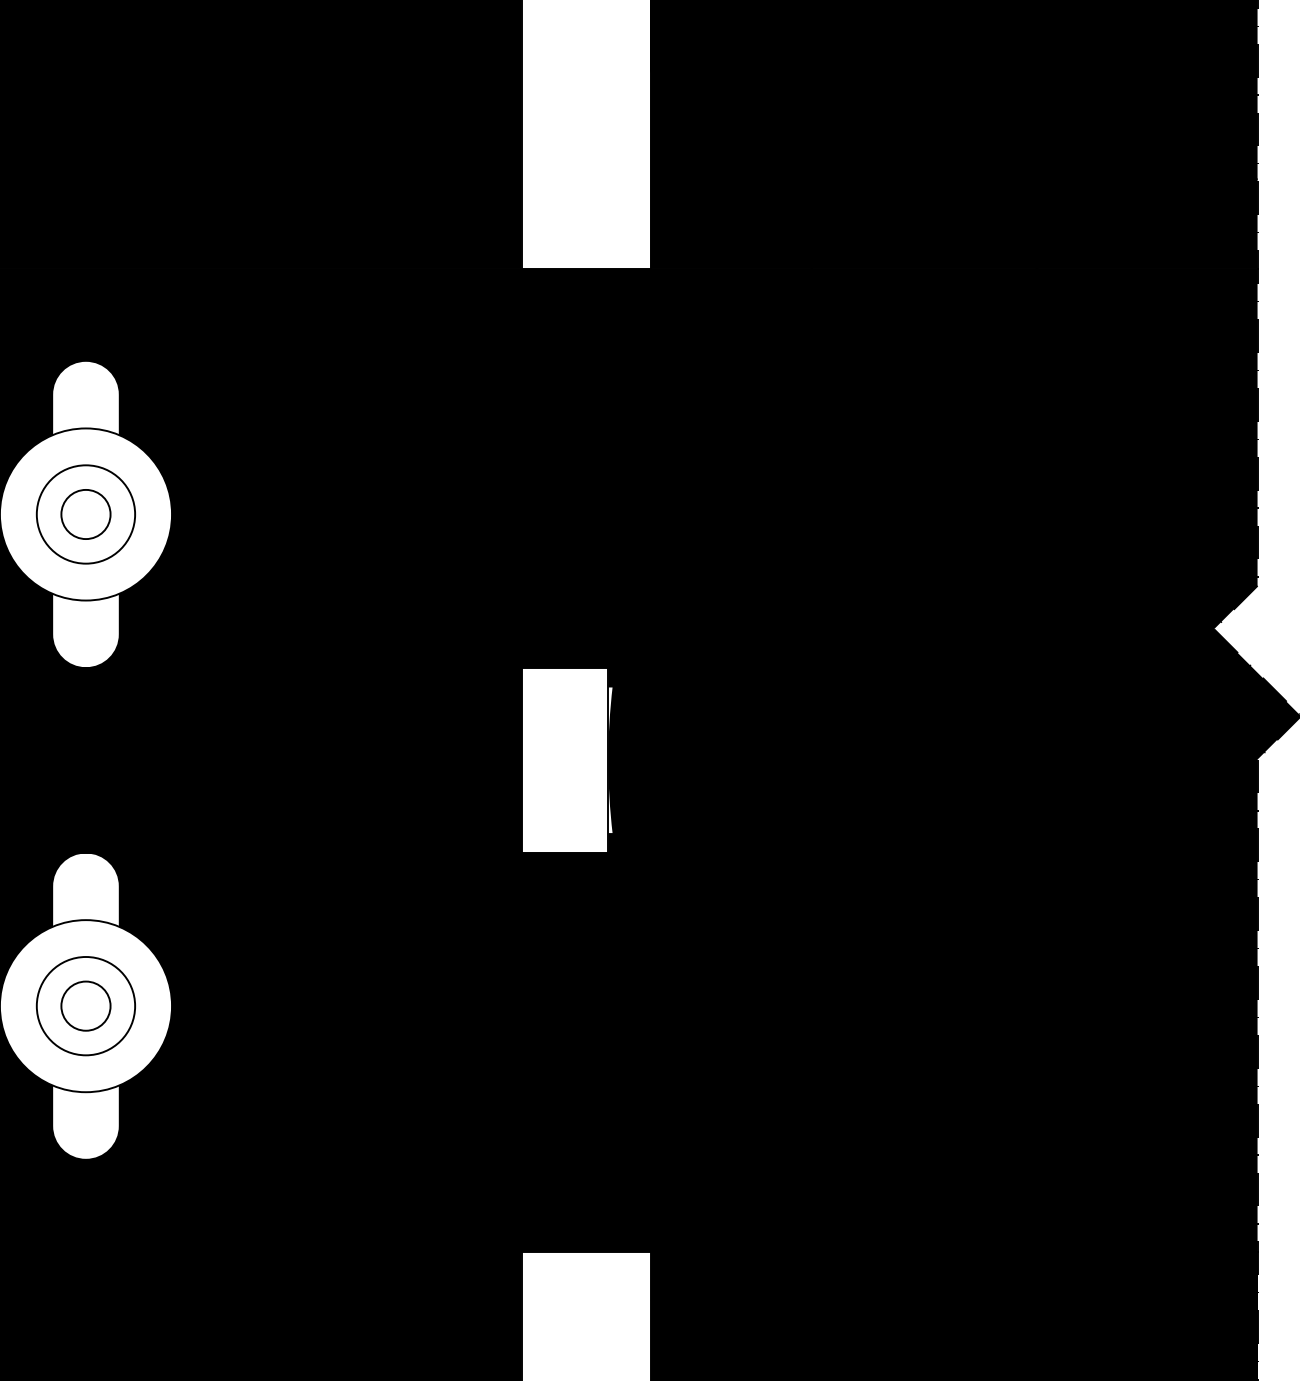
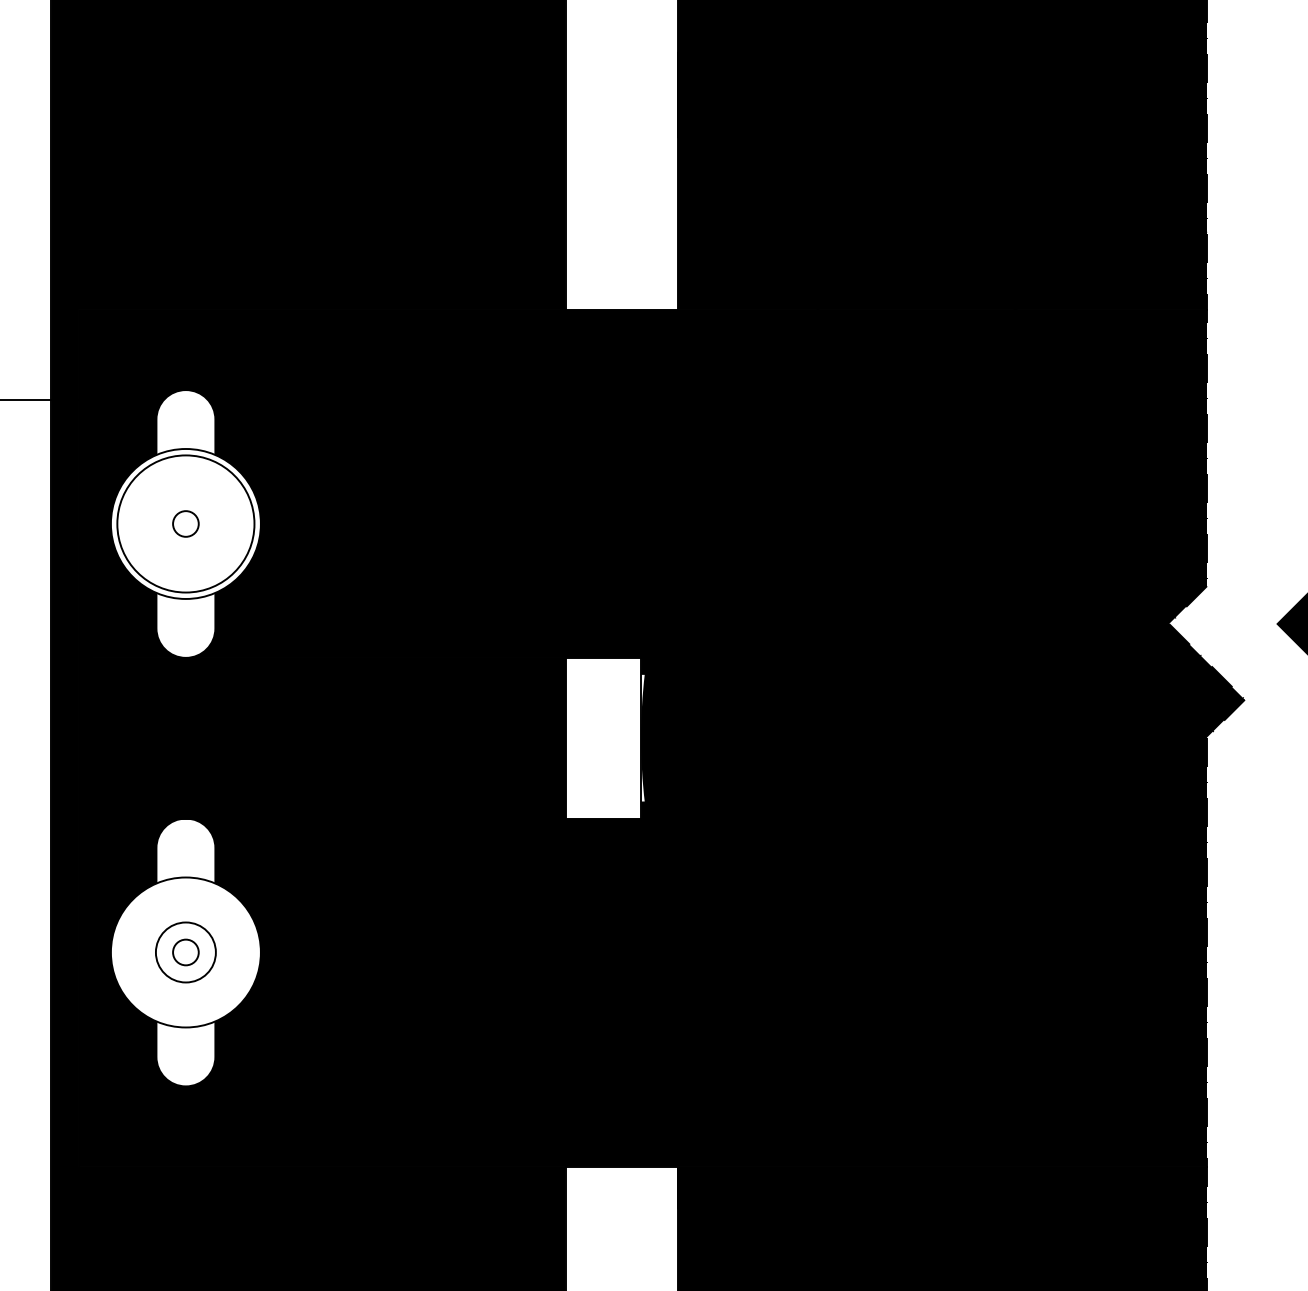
circle: (85, 513) -> (185, 523), size x0.6
circle: (85, 513) -> (185, 523), size x1.6
circle: (85, 1006) -> (185, 952), size x0.6
circle: (85, 1006) -> (185, 952), size x0.7

